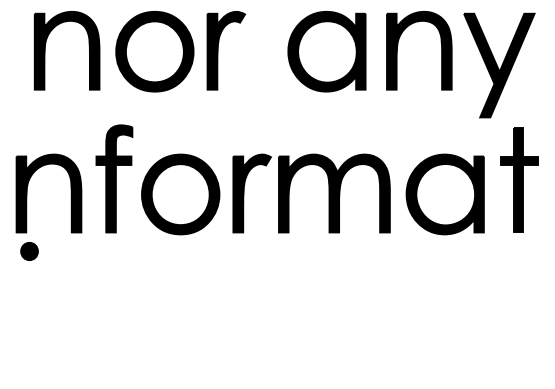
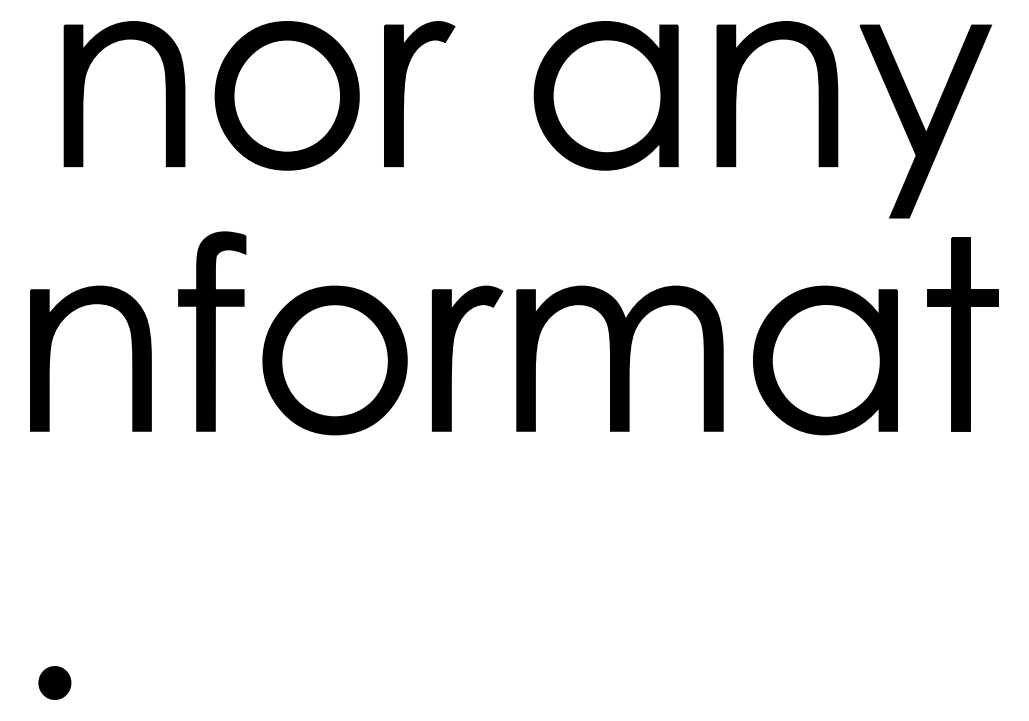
part: (29, 251) -> (54, 683), moved

